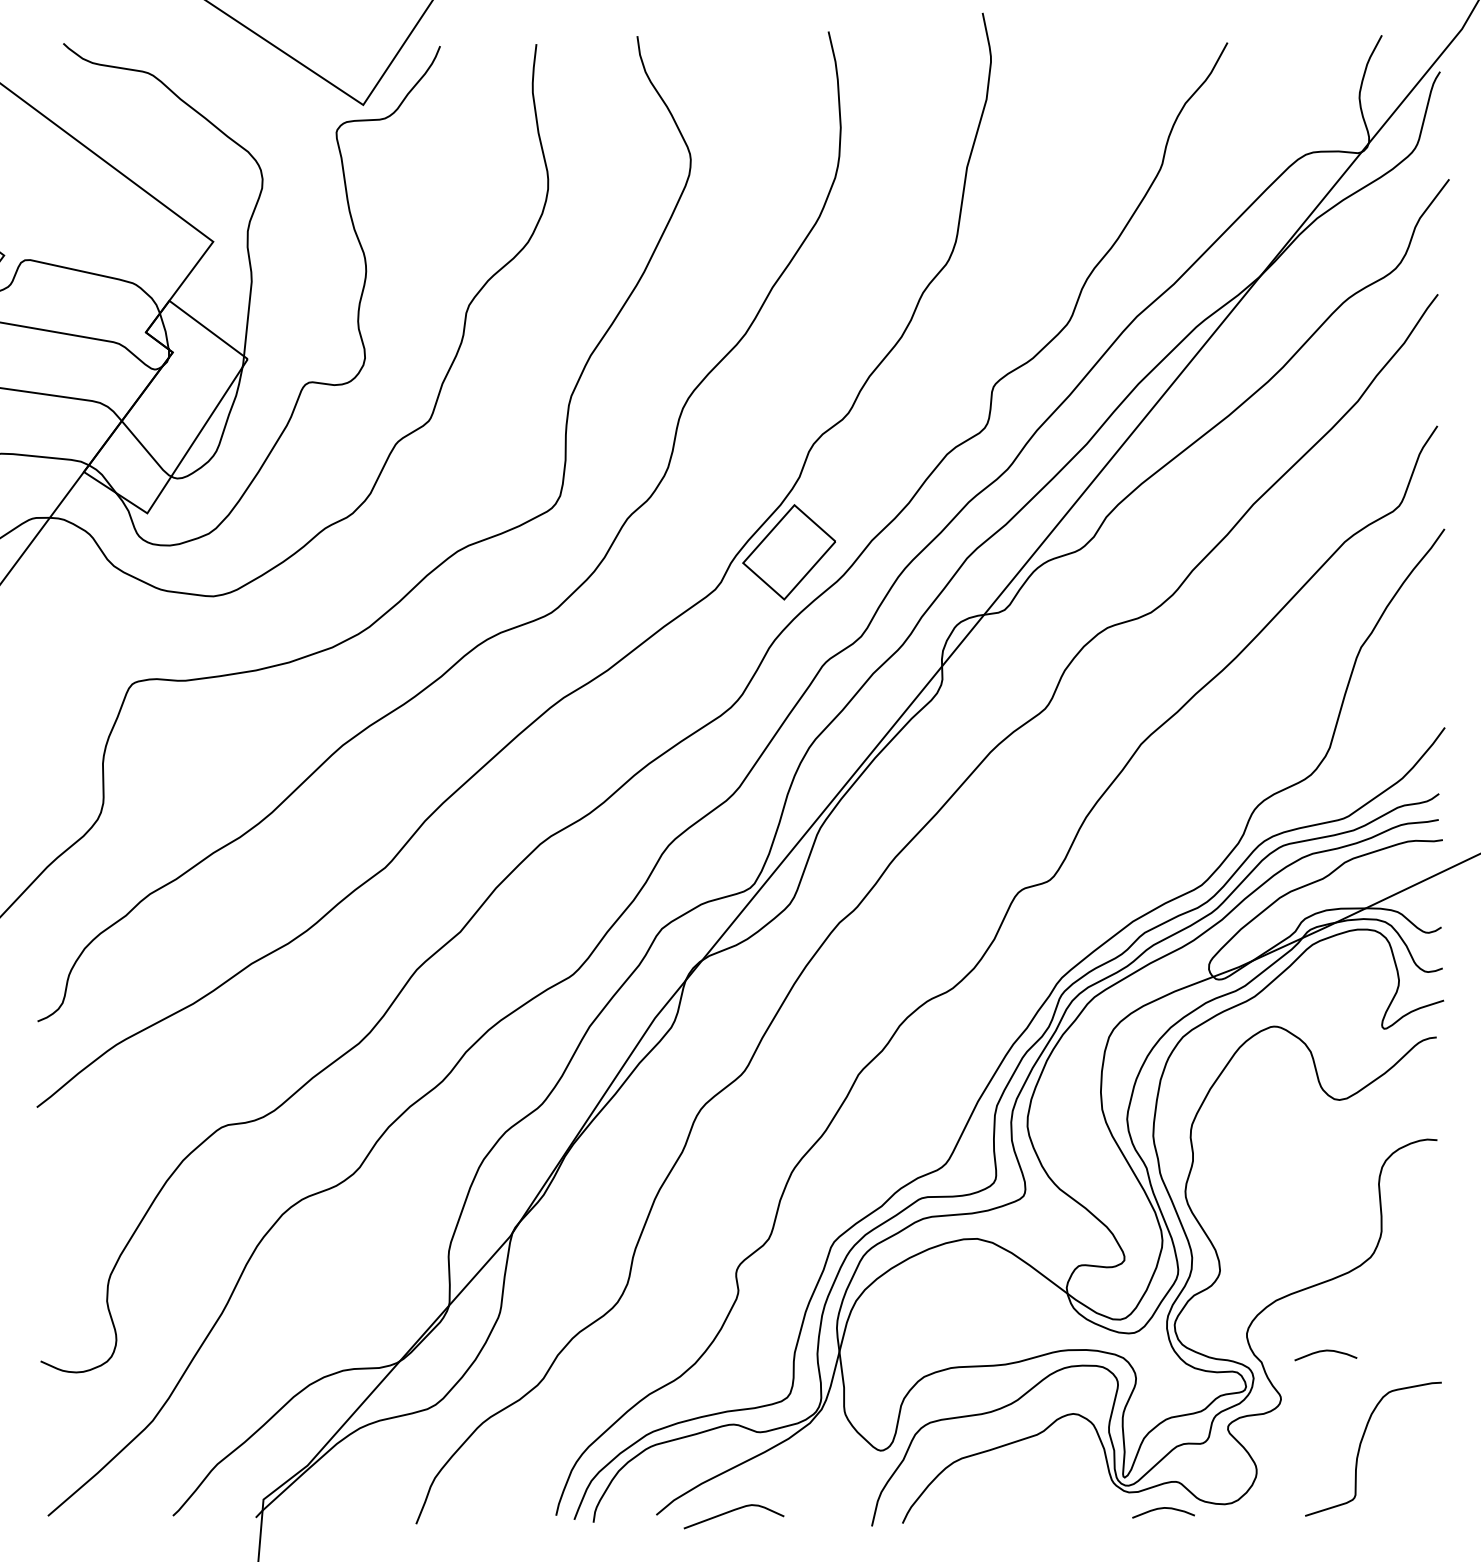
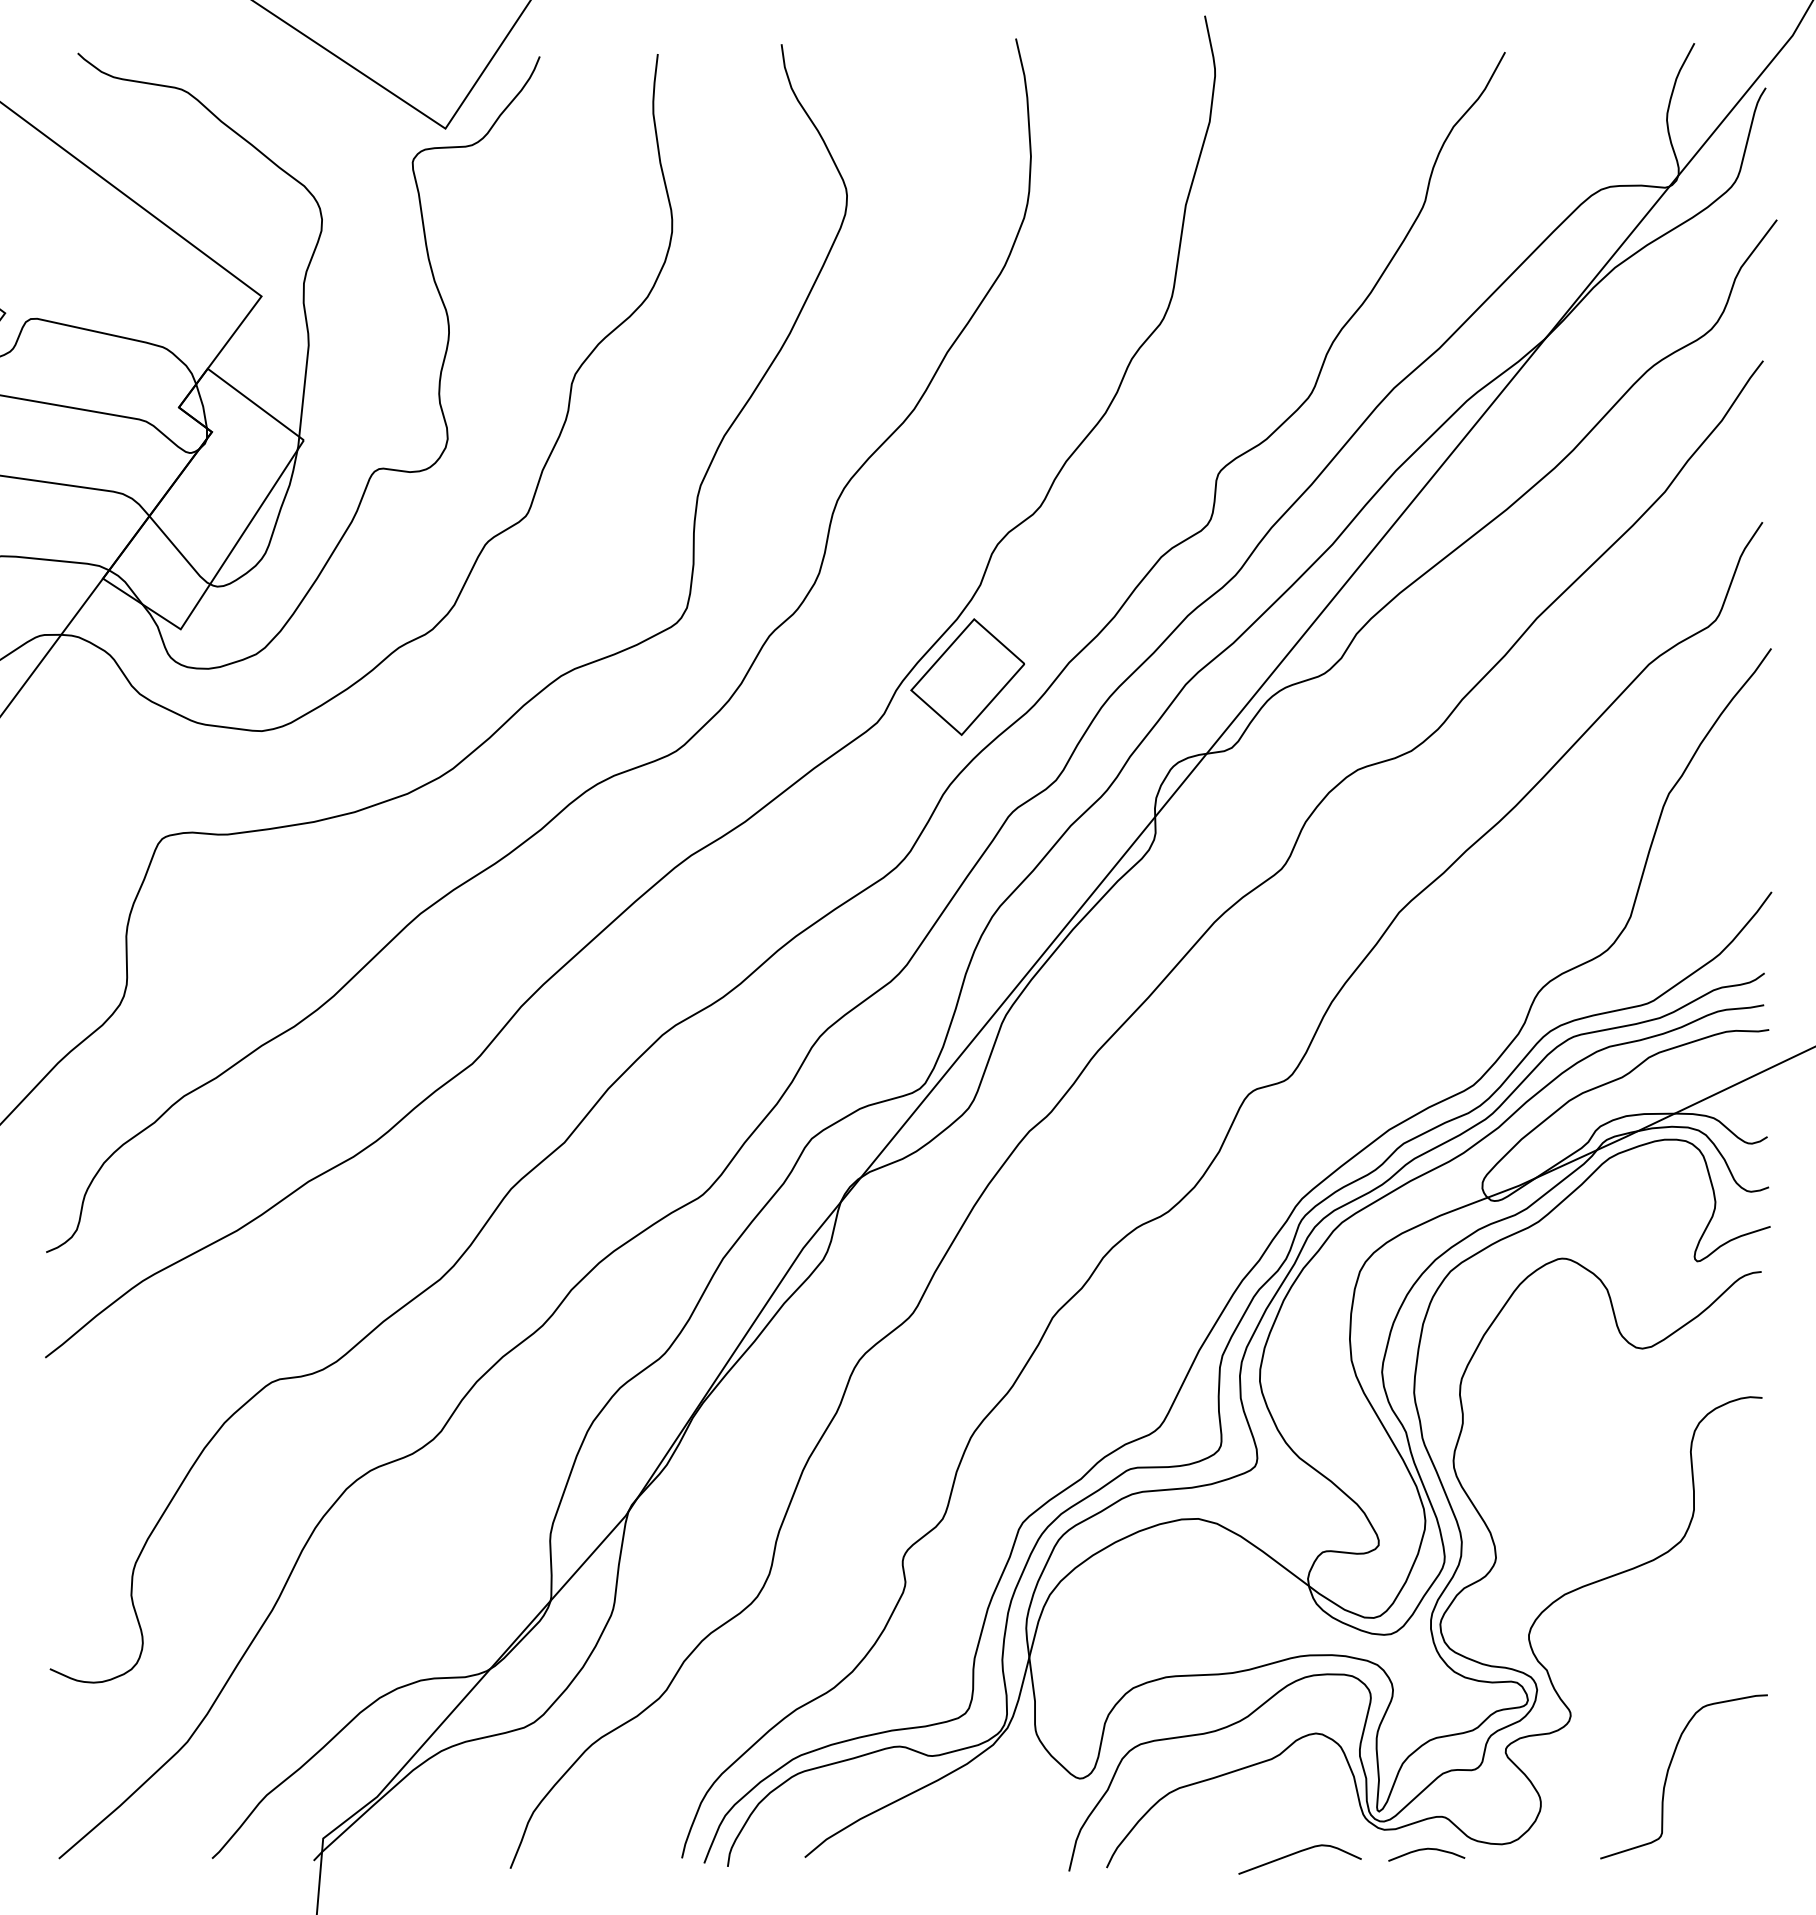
curve: (1324, 1351) -> (1623, 1657), removed
curve: (731, 1511) -> (1297, 1853), moved

